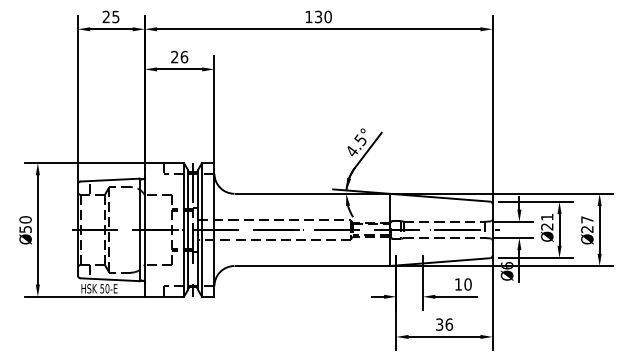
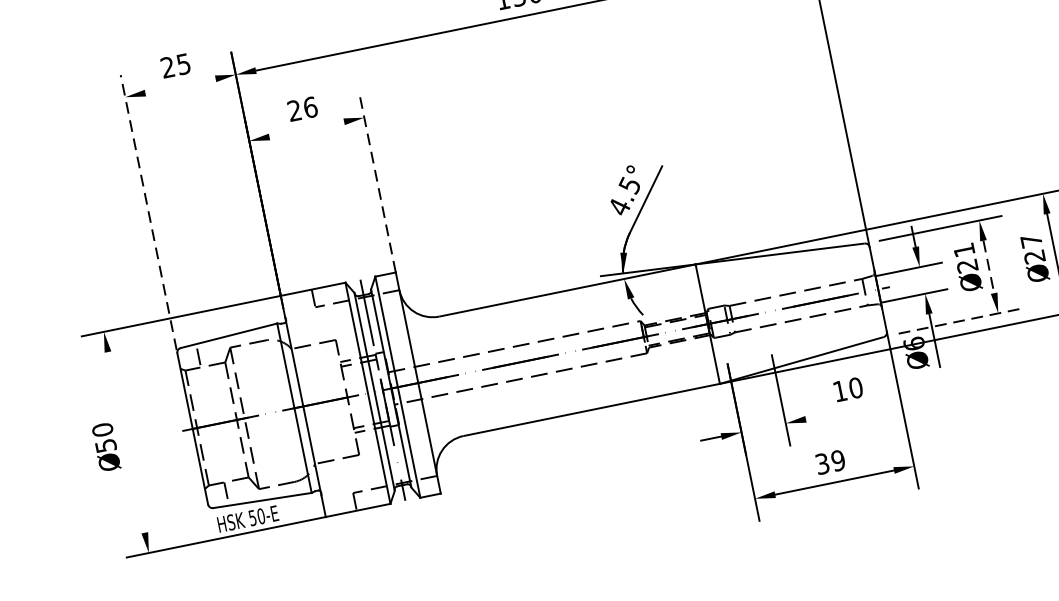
line: (111, 29) -> (180, 86), removed
line: (179, 69) -> (306, 129), removed
line: (78, 98) -> (149, 211), solid -> dashed
line: (214, 109) -> (377, 183), solid -> dashed
line: (37, 229) -> (125, 441), removed
line: (559, 229) -> (988, 266), solid -> dashed
line: (536, 258) -> (960, 321), solid -> dashed
line: (456, 296) -> (840, 411), removed
text: (449, 324) -> (838, 460), 36 -> 39

